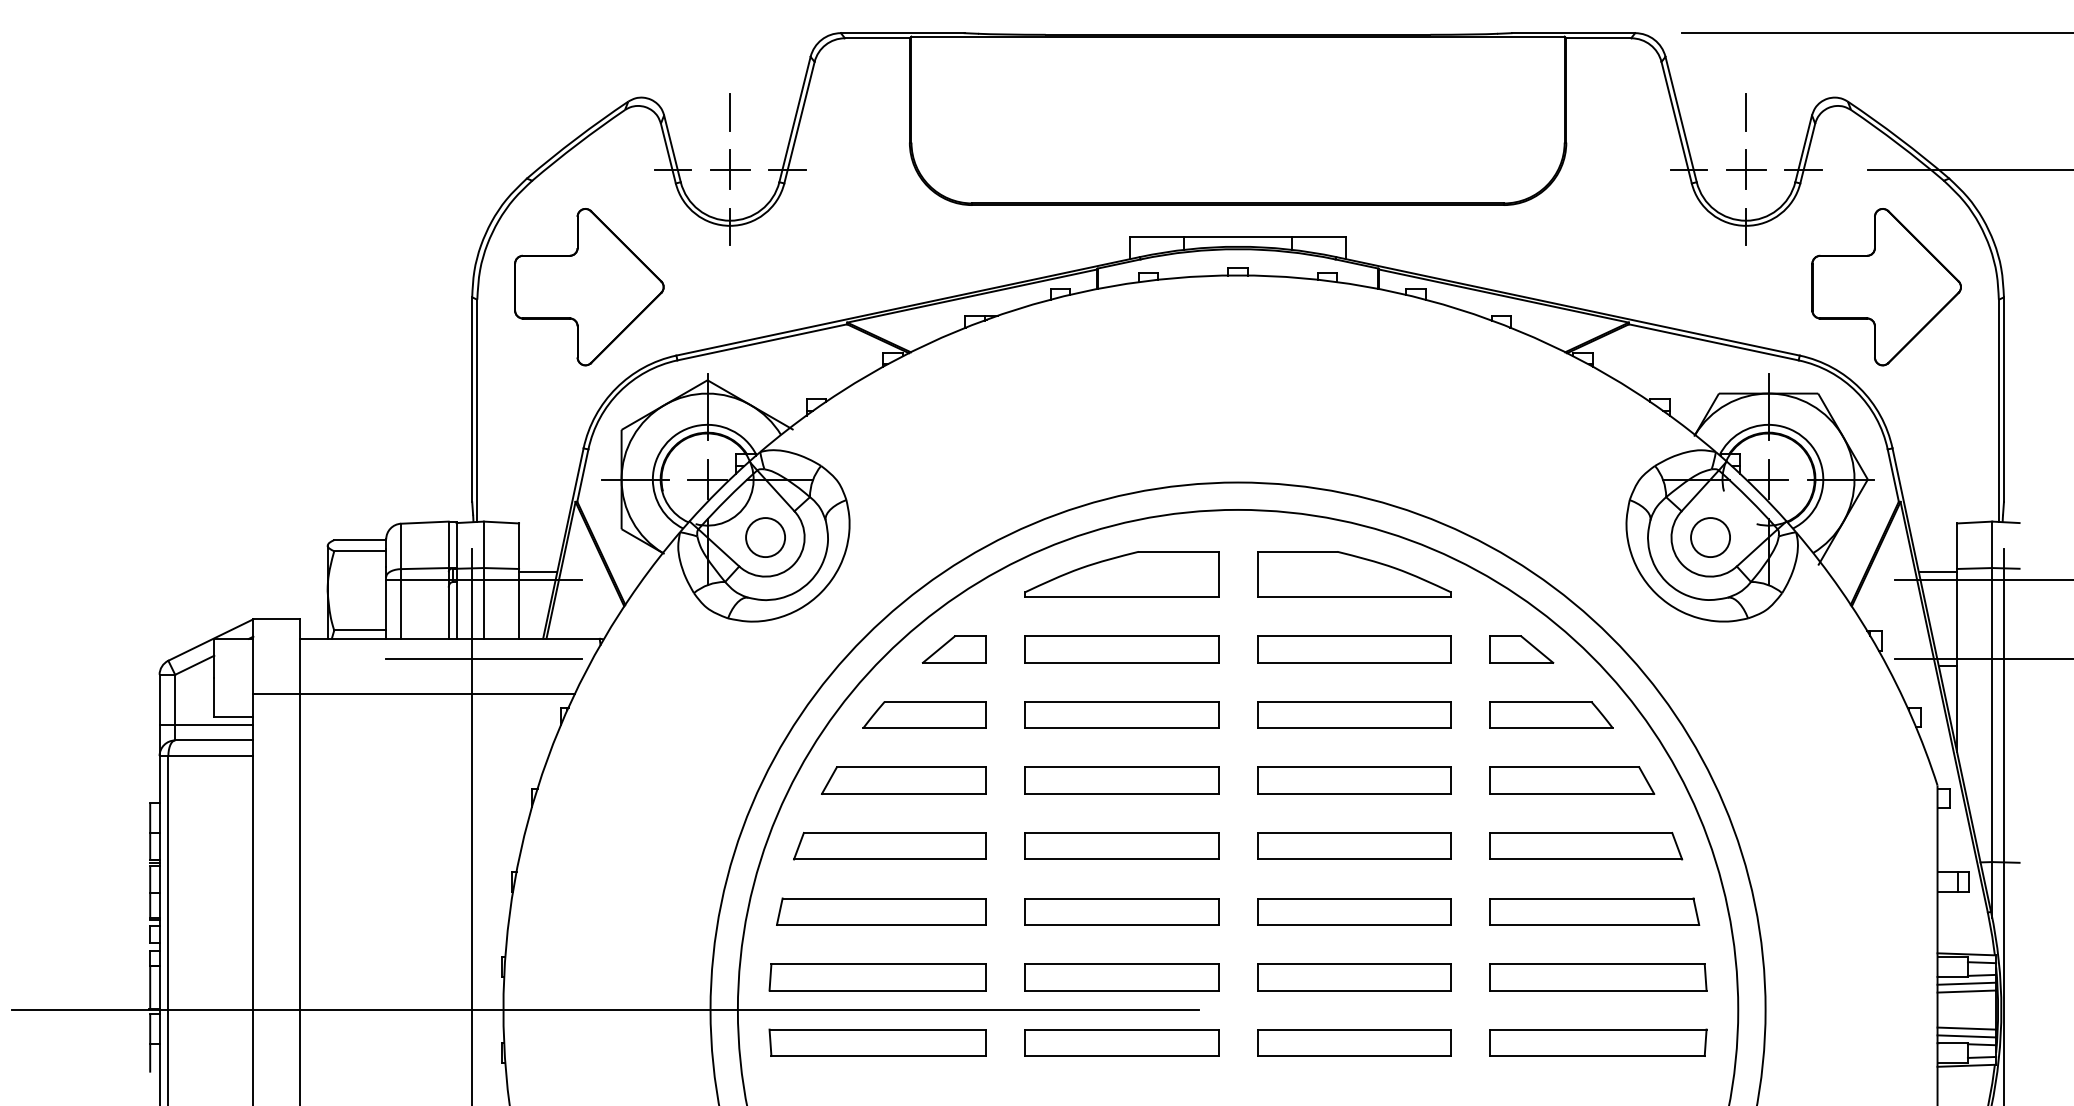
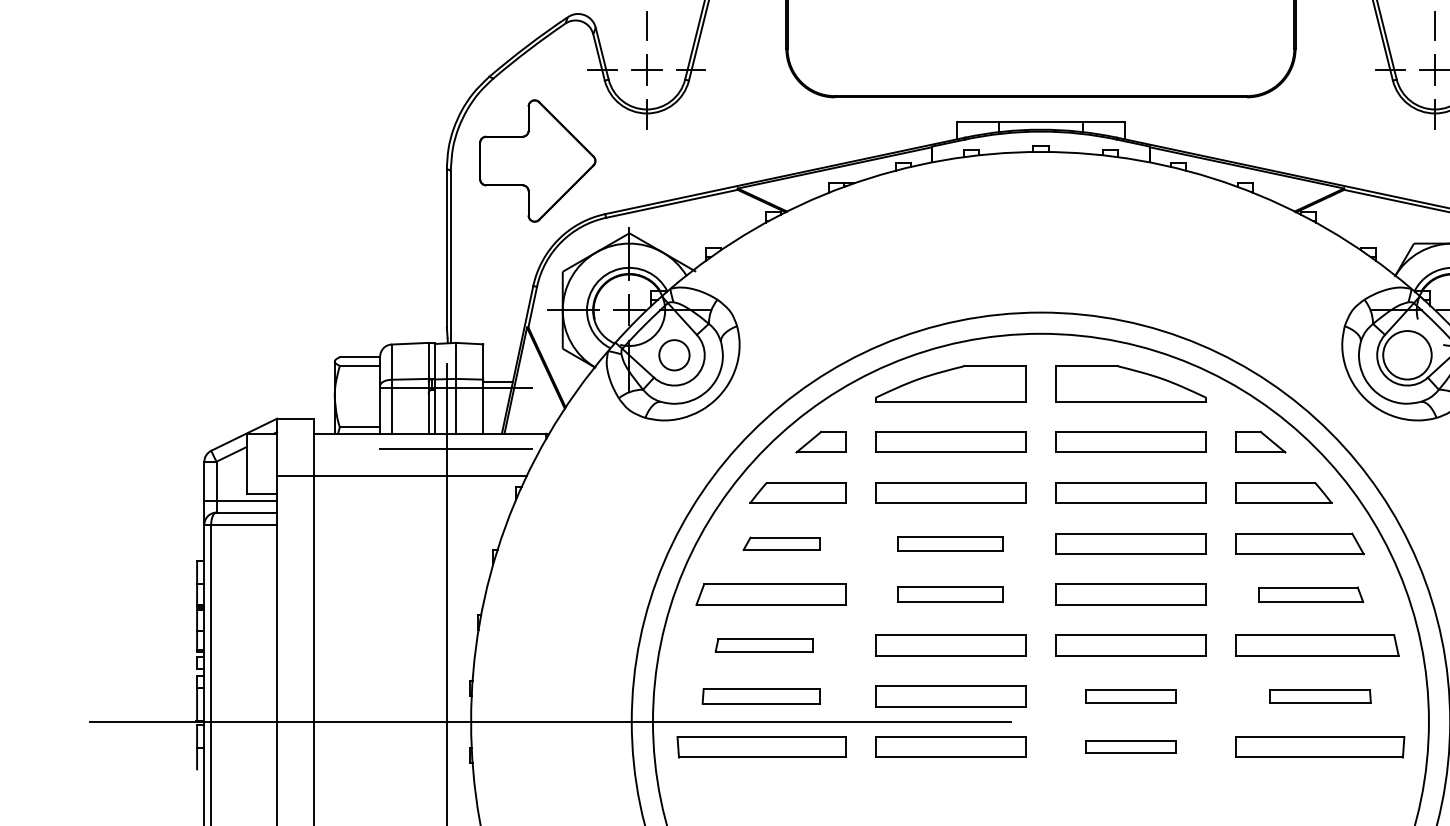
circle: (1710, 537) -> (1407, 355), size x1.6
part: (903, 780) -> (781, 543), size x0.6
part: (1121, 780) -> (950, 543), size x0.7
part: (1121, 845) -> (950, 594), size x0.7
part: (1586, 846) -> (1311, 594), size x0.7
part: (881, 911) -> (764, 645), size x0.6
part: (877, 977) -> (761, 696), size x0.7
part: (1354, 977) -> (1131, 696), size x0.6
part: (1598, 977) -> (1320, 696), size x0.6
part: (1354, 1042) -> (1131, 746), size x0.6

